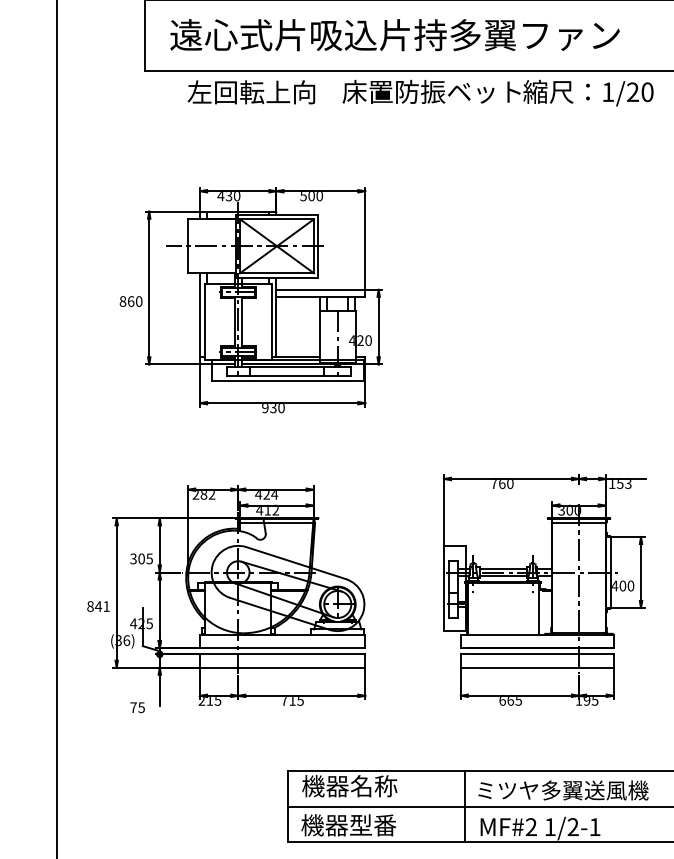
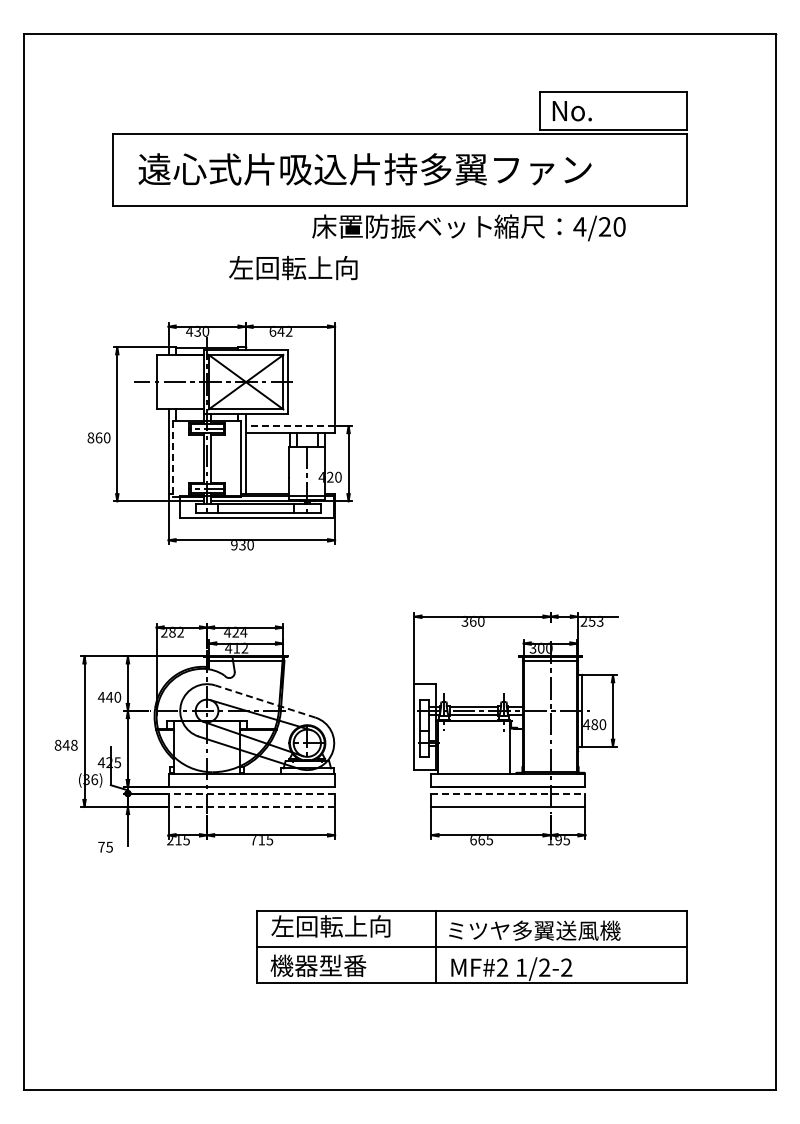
text: (607, 91) -> (579, 226), 1/20 -> 4/20
text: (251, 92) -> (293, 268), moved
text: (311, 195) -> (280, 330), 500 -> 642
line: (321, 290) -> (290, 426), solid -> dashed
line: (204, 322) -> (173, 459), solid -> dashed
text: (493, 482) -> (464, 620), 760 -> 360
text: (611, 482) -> (583, 620), 153 -> 253
text: (141, 558) -> (109, 696), 305 -> 440
line: (296, 563) -> (265, 701), solid -> dashed
text: (622, 585) -> (594, 724), 400 -> 480
text: (106, 605) -> (74, 744), 841 -> 848
line: (282, 654) -> (251, 793), solid -> dashed
line: (537, 654) -> (508, 793), solid -> dashed
line: (282, 667) -> (251, 806), solid -> dashed
text: (360, 786) -> (330, 926), 機器名称 -> 左回転上向
text: (594, 826) -> (566, 967), 1/2-1 -> 1/2-2

